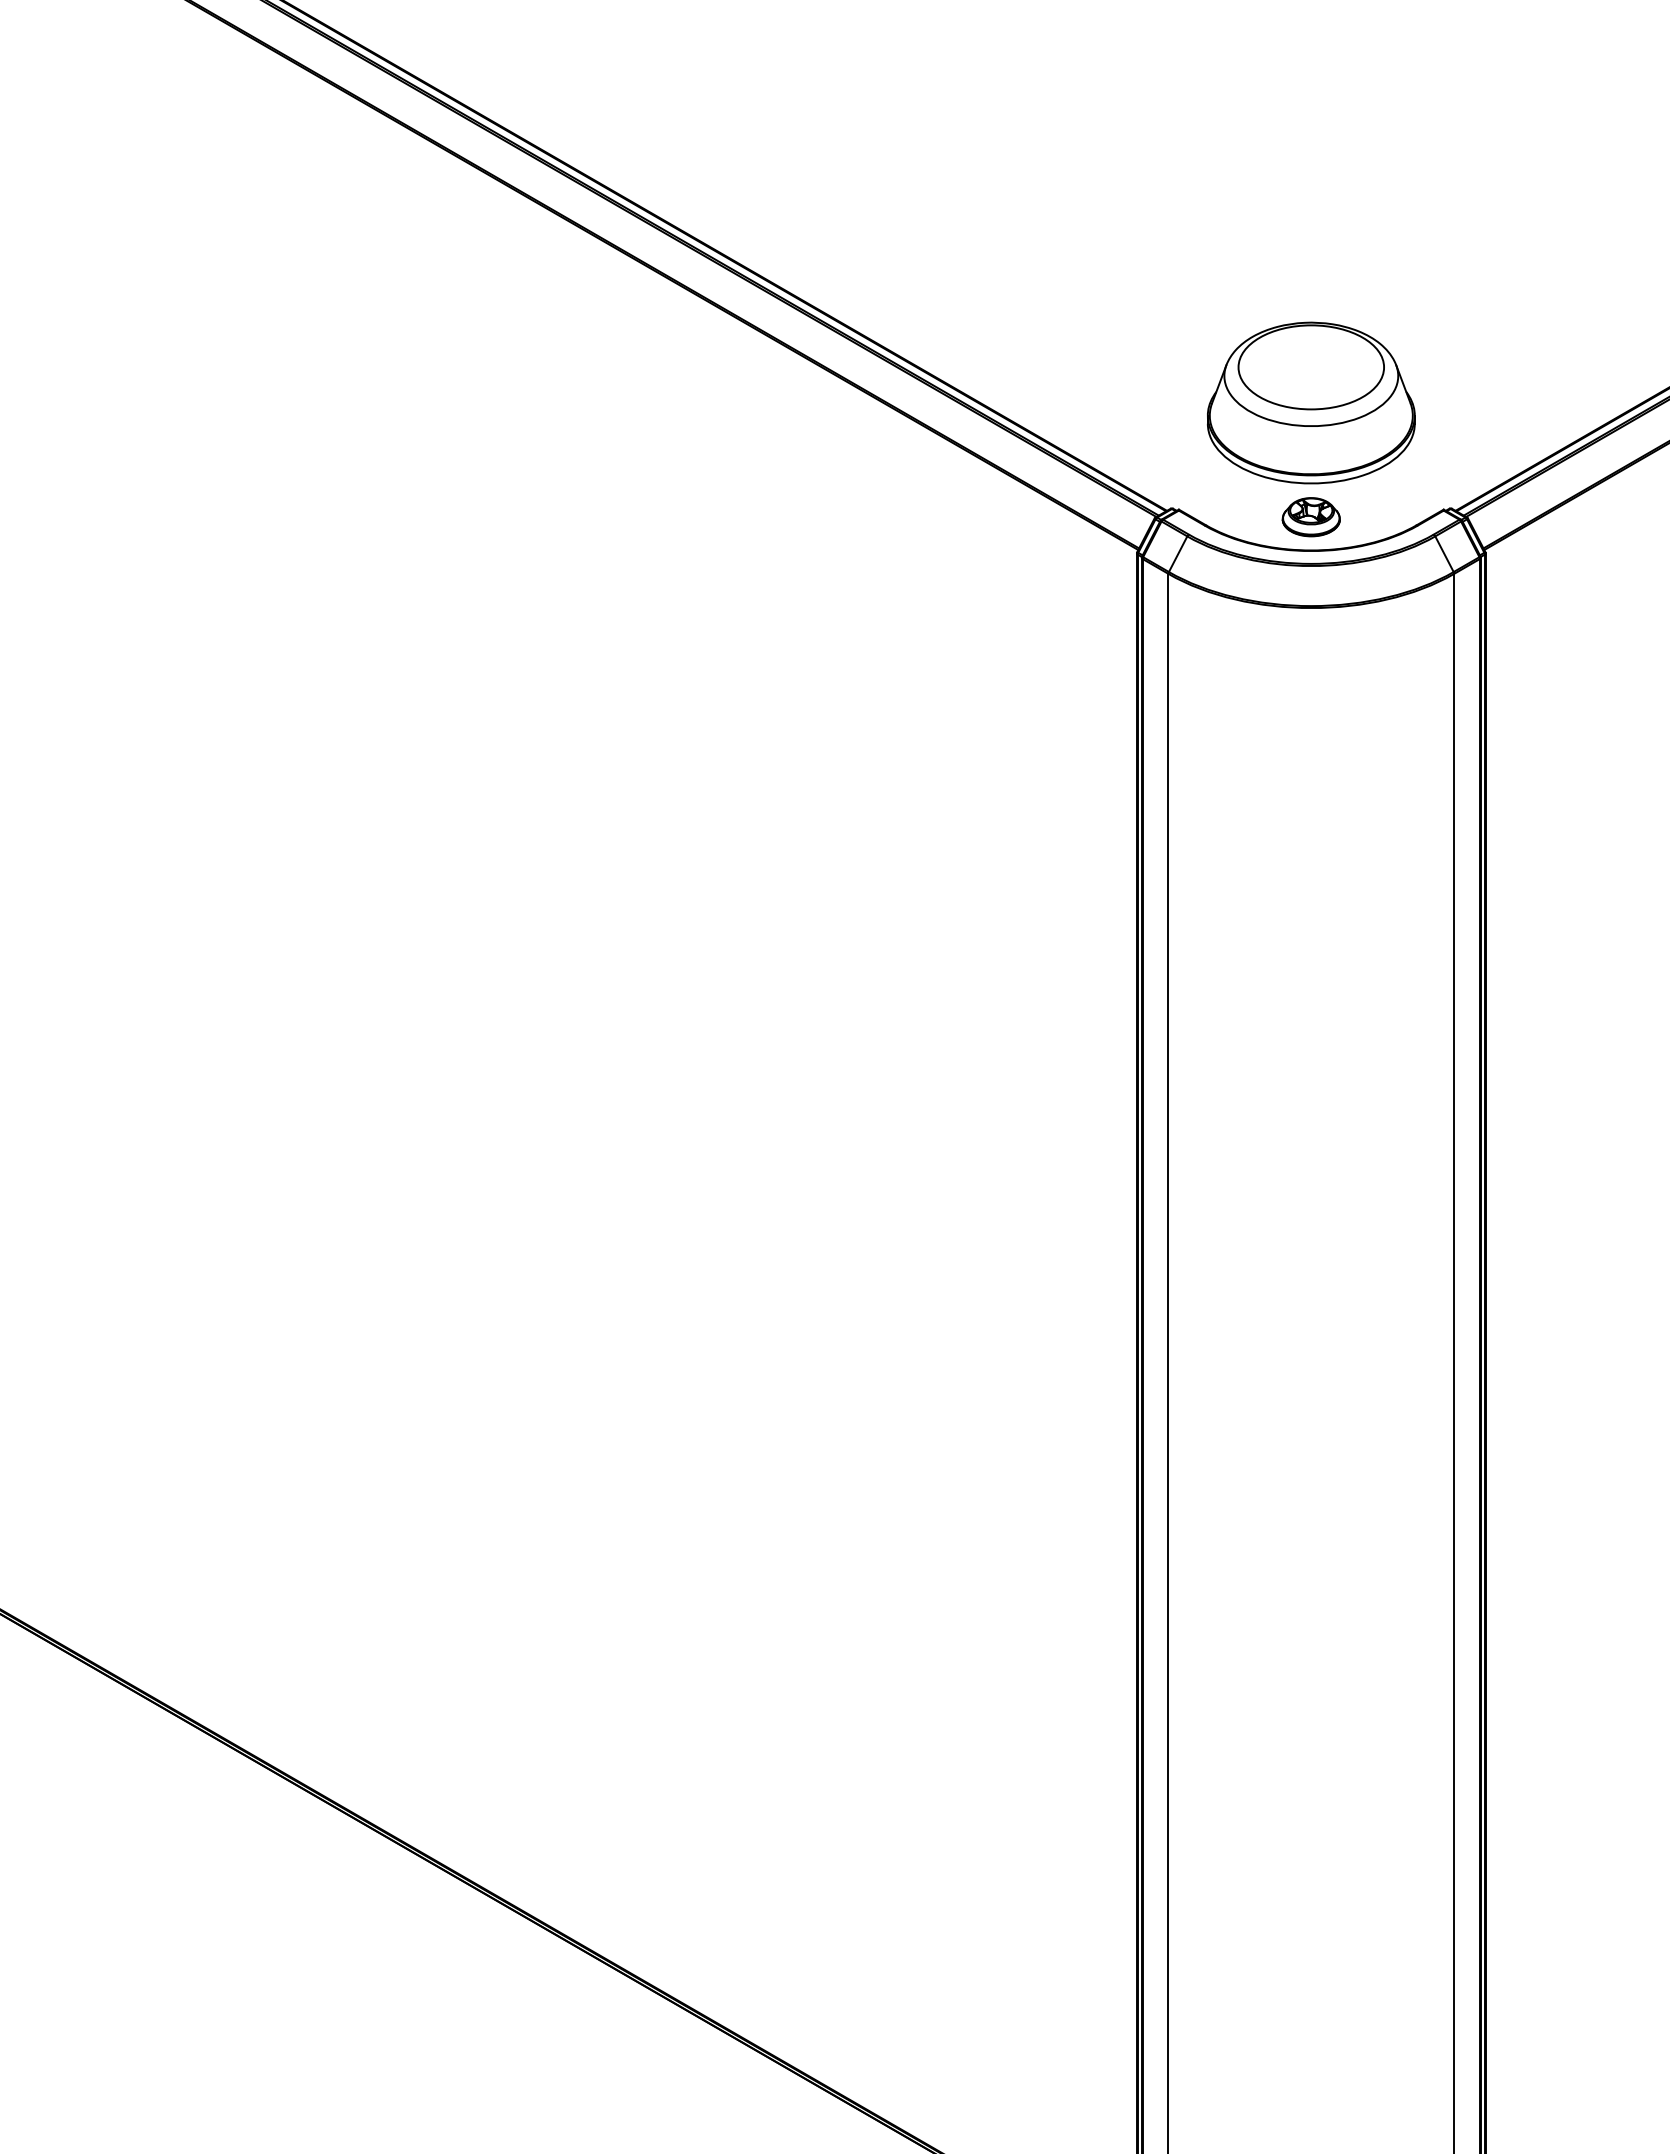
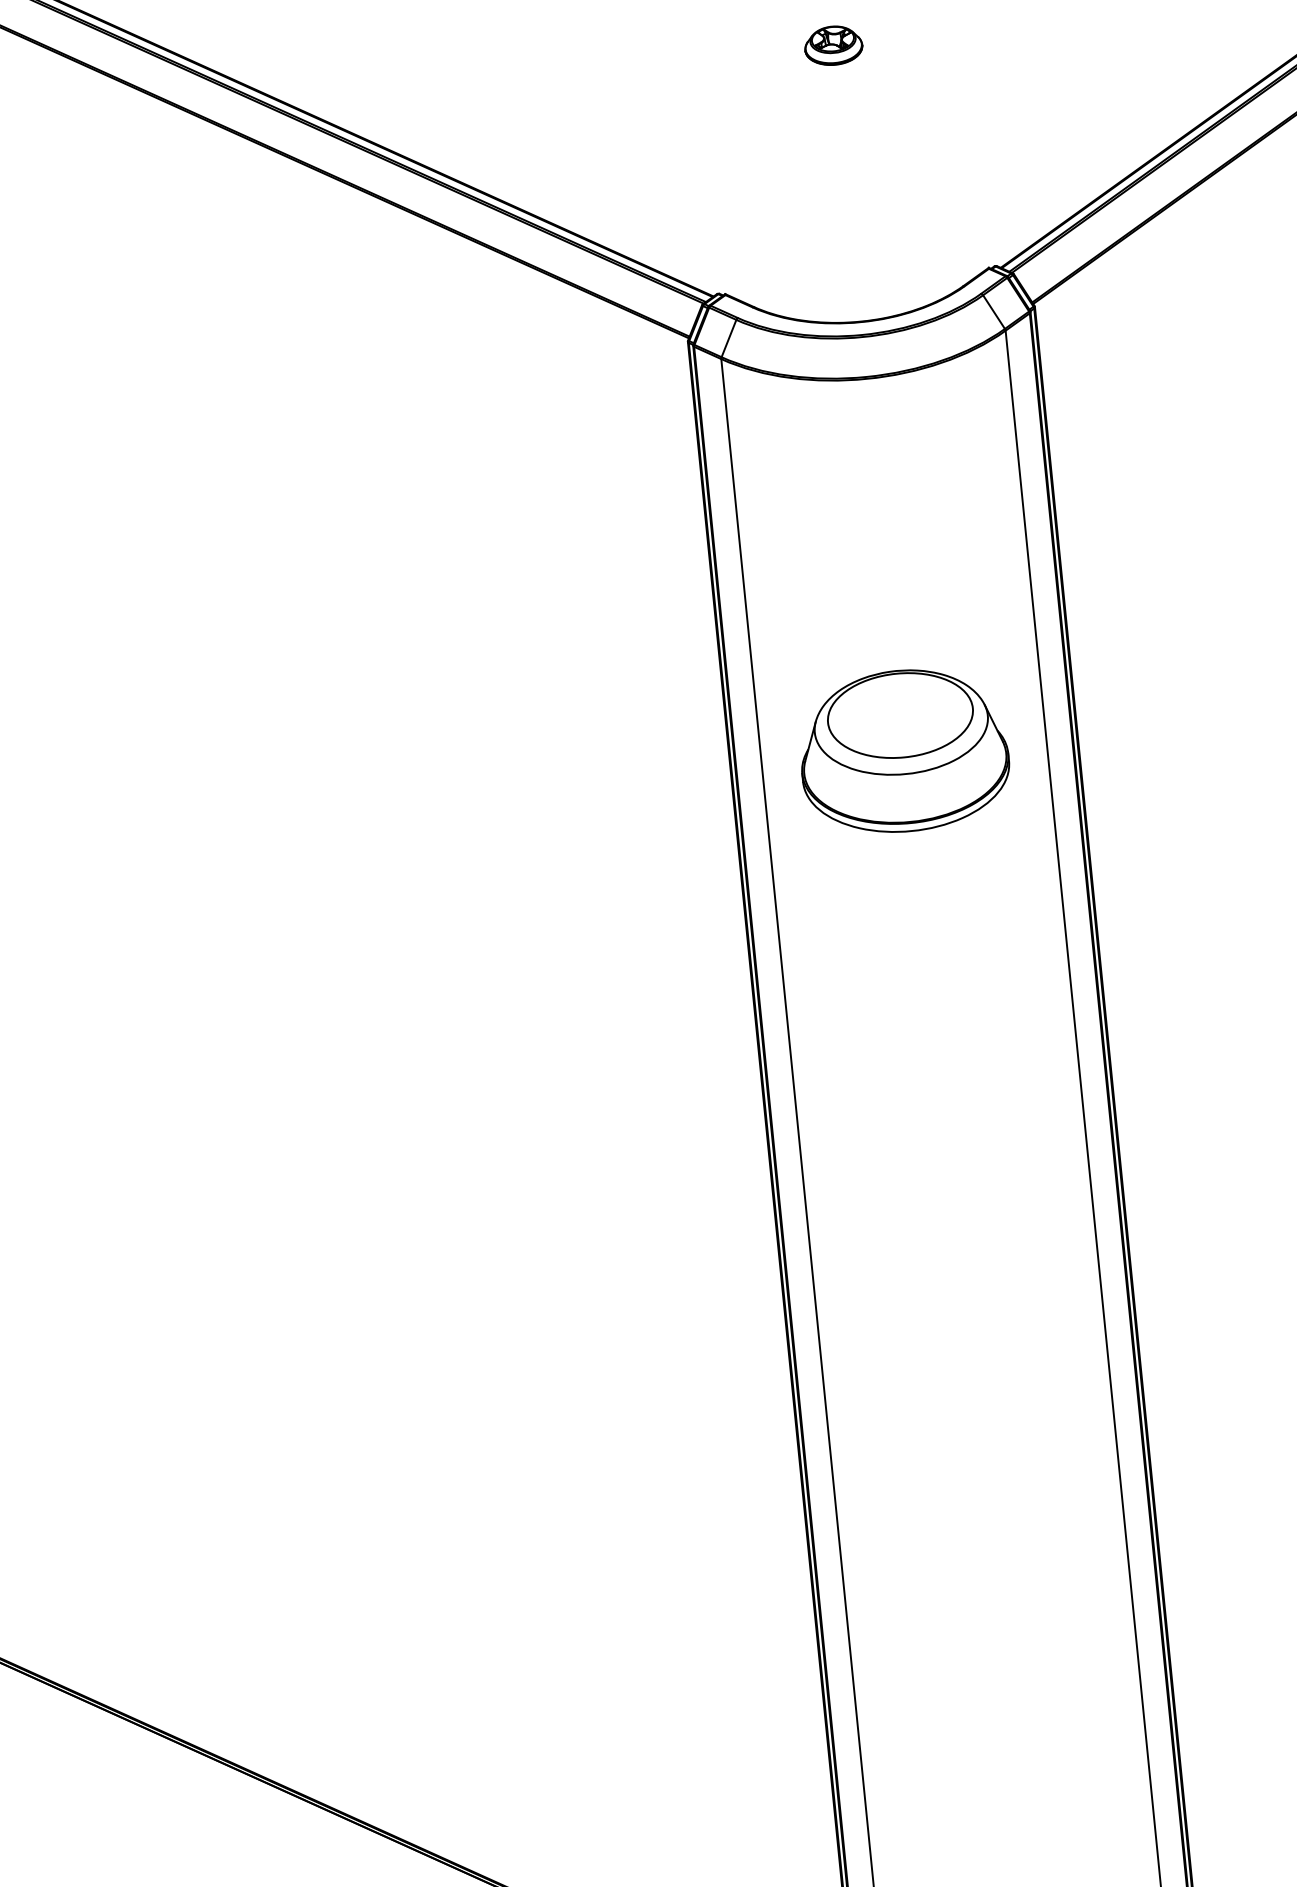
part: (1311, 402) -> (904, 750), moved
part: (1310, 517) -> (832, 46), moved

